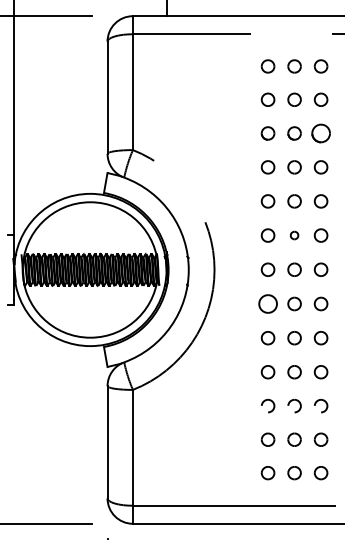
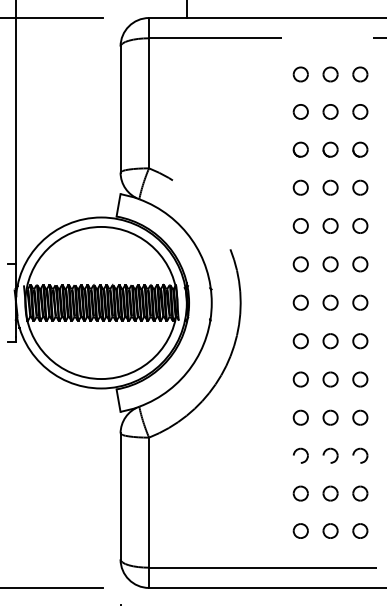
part: (320, 133) -> (359, 149), size x0.71
part: (294, 235) -> (330, 264), size x1.67
part: (267, 303) -> (300, 340), size x0.71

